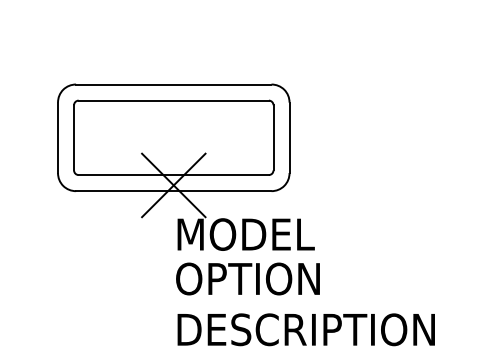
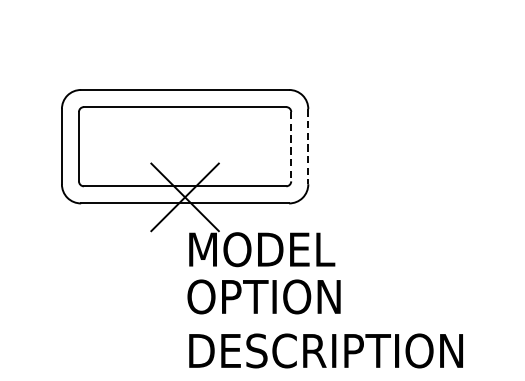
line: (273, 137) -> (291, 146), solid -> dashed
line: (289, 138) -> (308, 147), solid -> dashed

